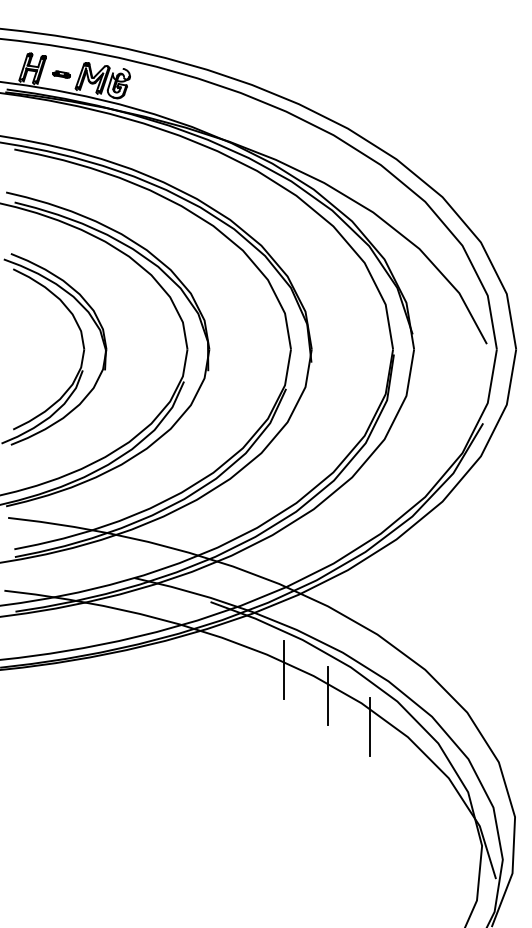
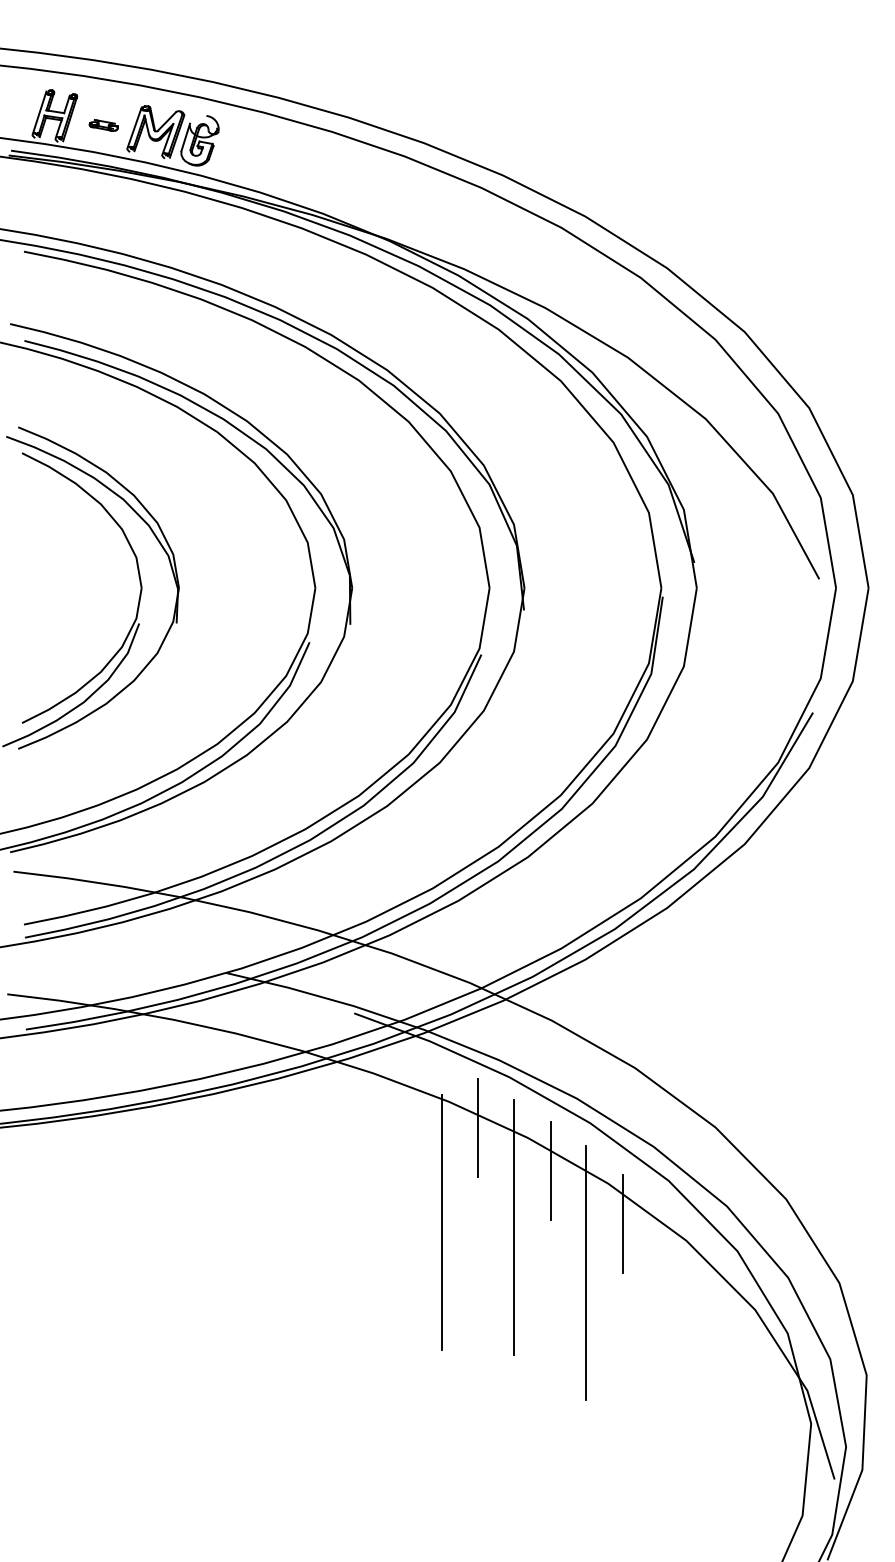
line: (262, 725) -> (441, 1221), added
line: (305, 729) -> (513, 1227), added
line: (348, 755) -> (586, 1271), added

